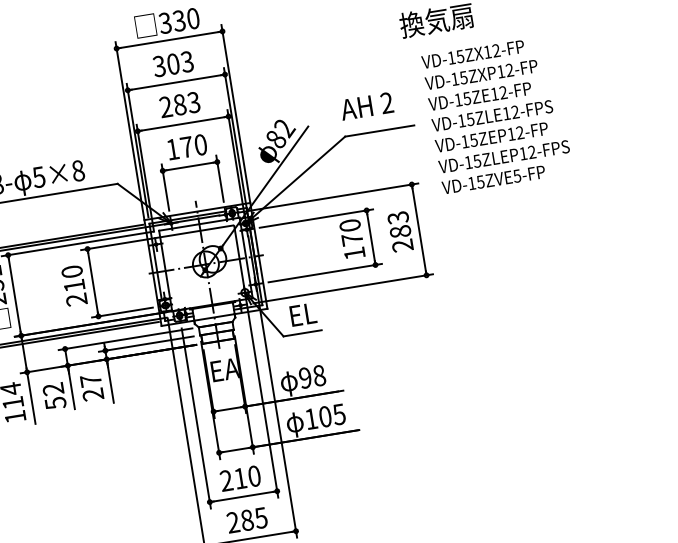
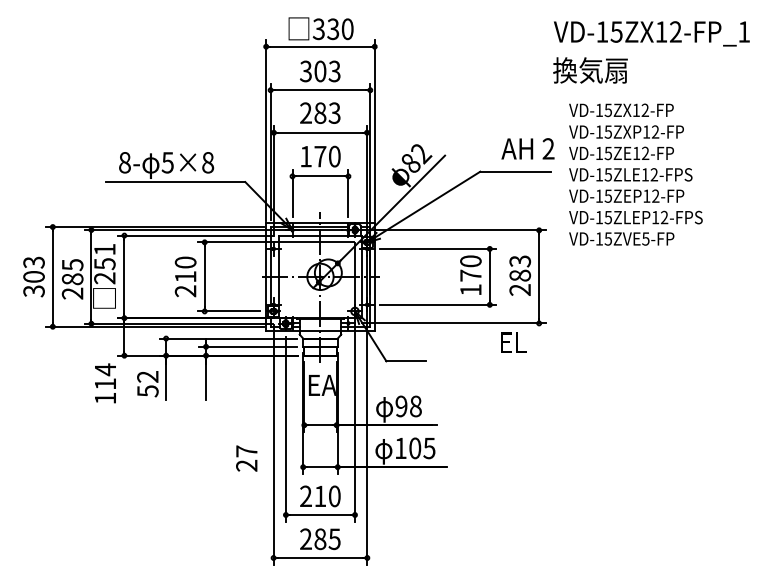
text: (366, 105) -> (527, 148), moved
text: (303, 314) -> (513, 342), moved
text: (91, 387) -> (246, 458), moved
line: (31, 399) -> (124, 383), removed

